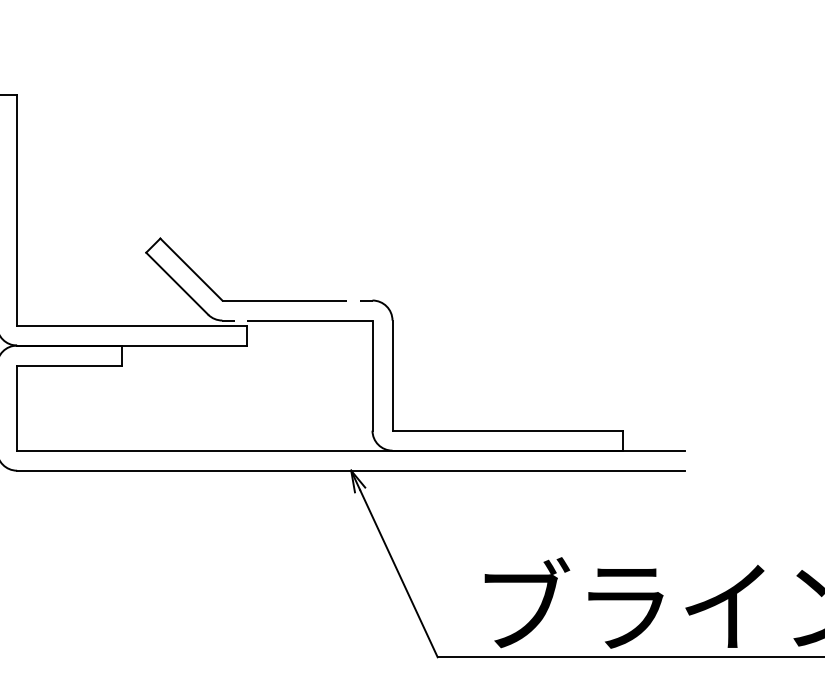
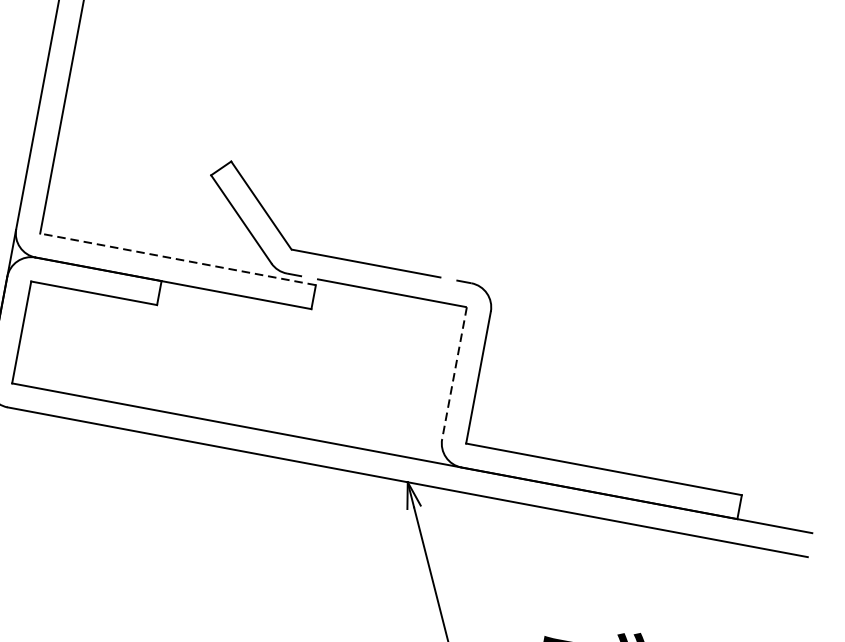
line: (131, 325) -> (177, 259), solid -> dashed
line: (372, 376) -> (454, 374), solid -> dashed

